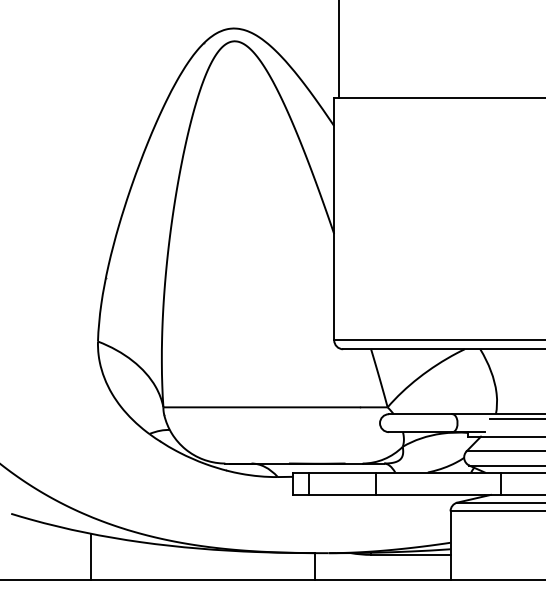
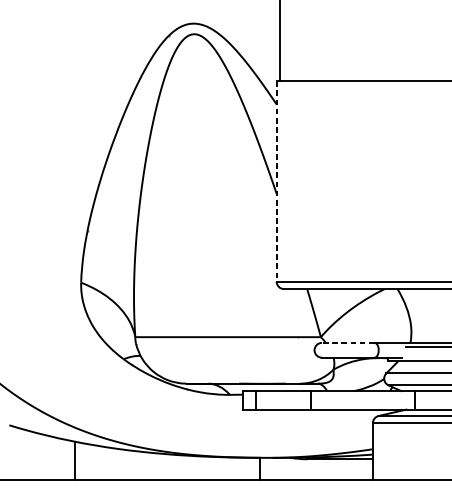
line: (334, 219) -> (276, 181), solid -> dashed
line: (420, 414) -> (348, 343), solid -> dashed

